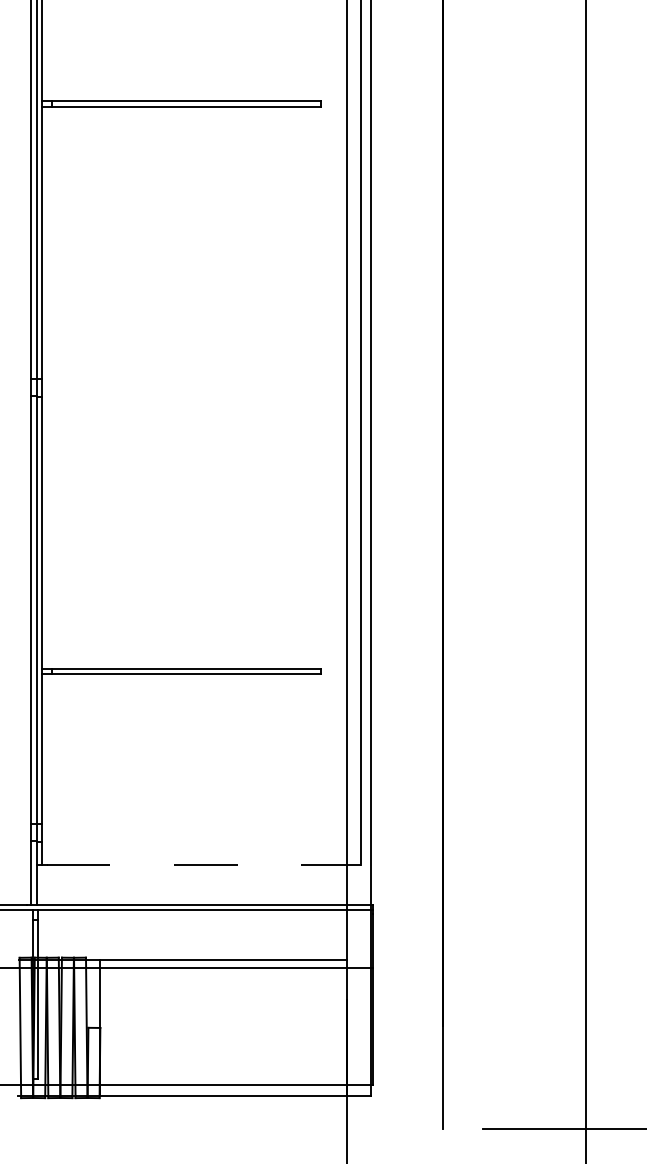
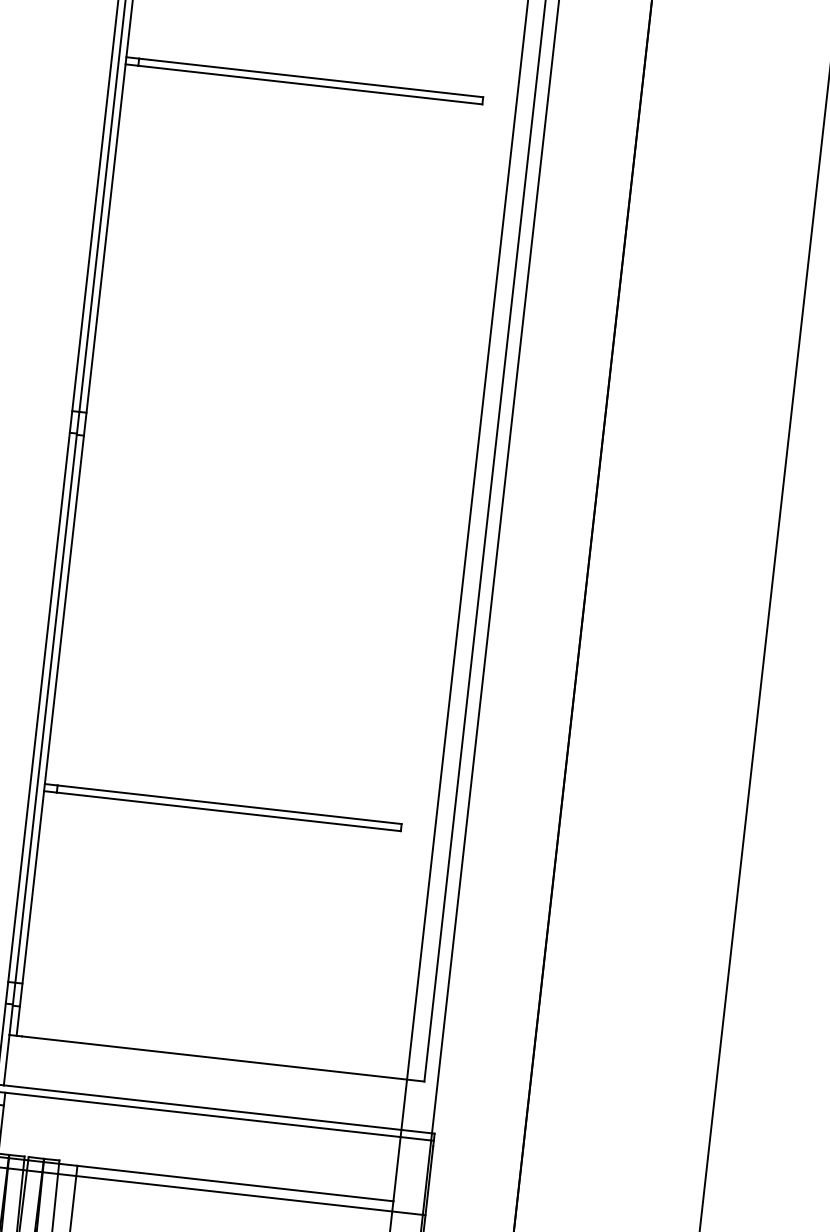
line: (204, 865) -> (224, 1059), dashed -> solid

